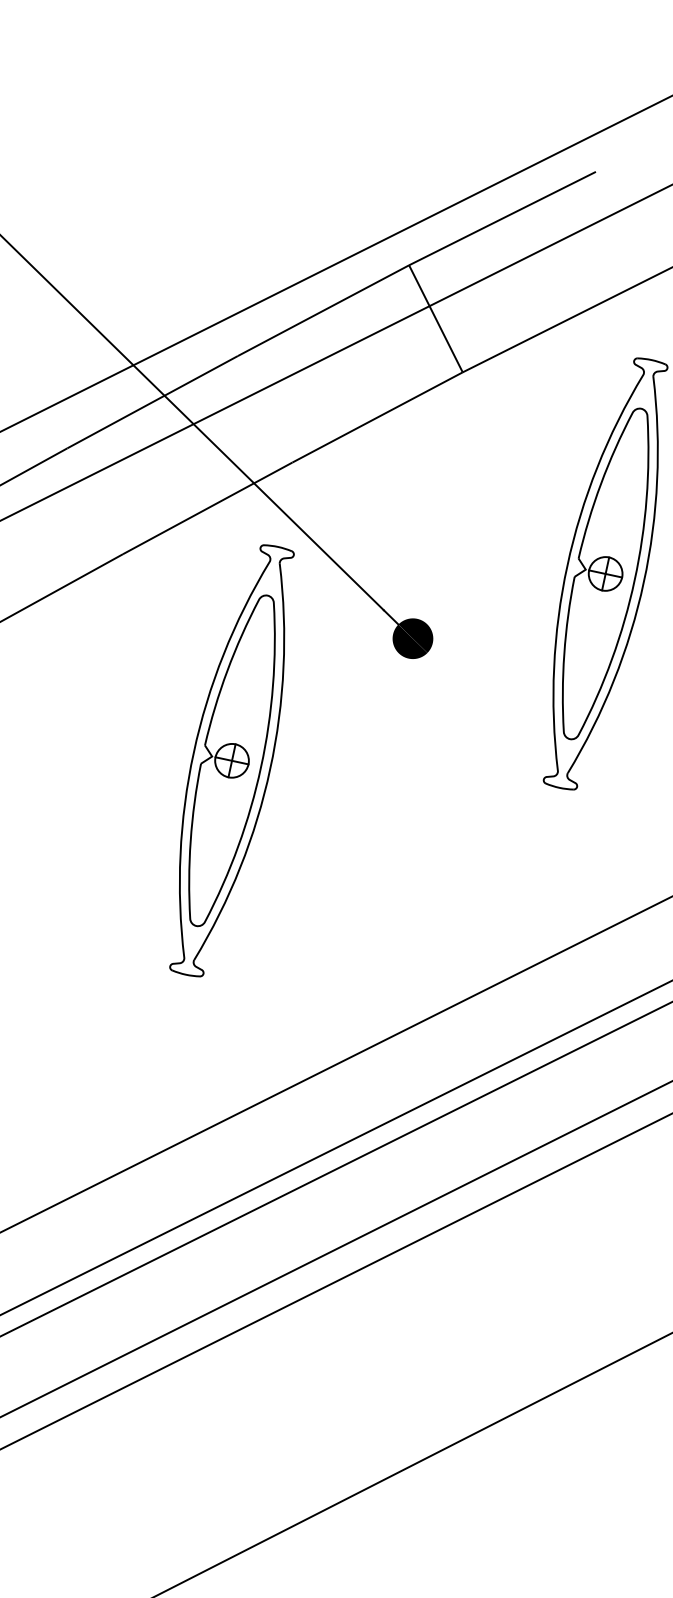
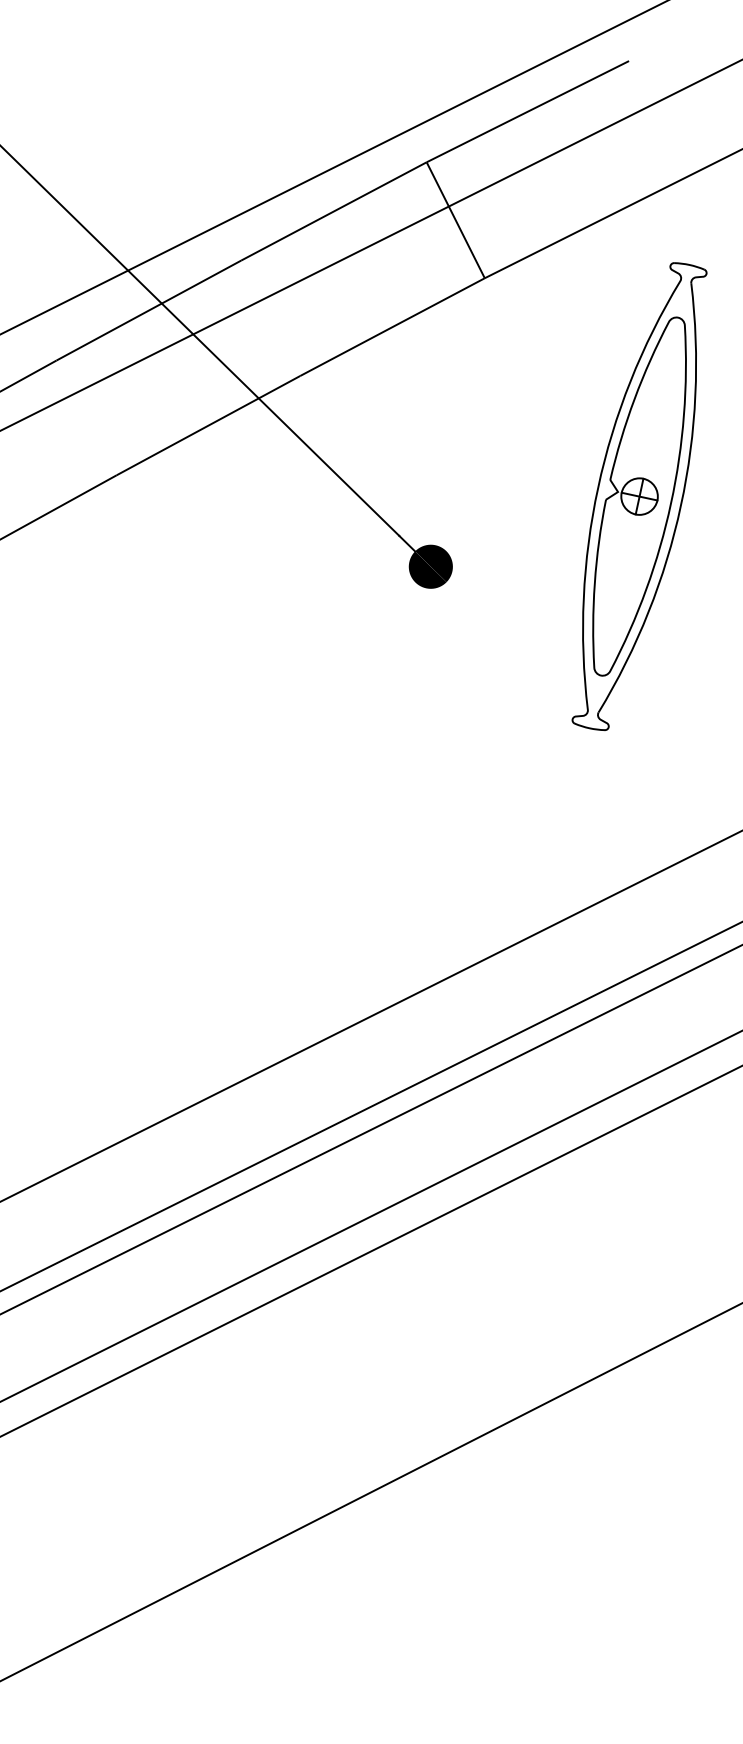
part: (231, 760) -> (234, 698), removed

